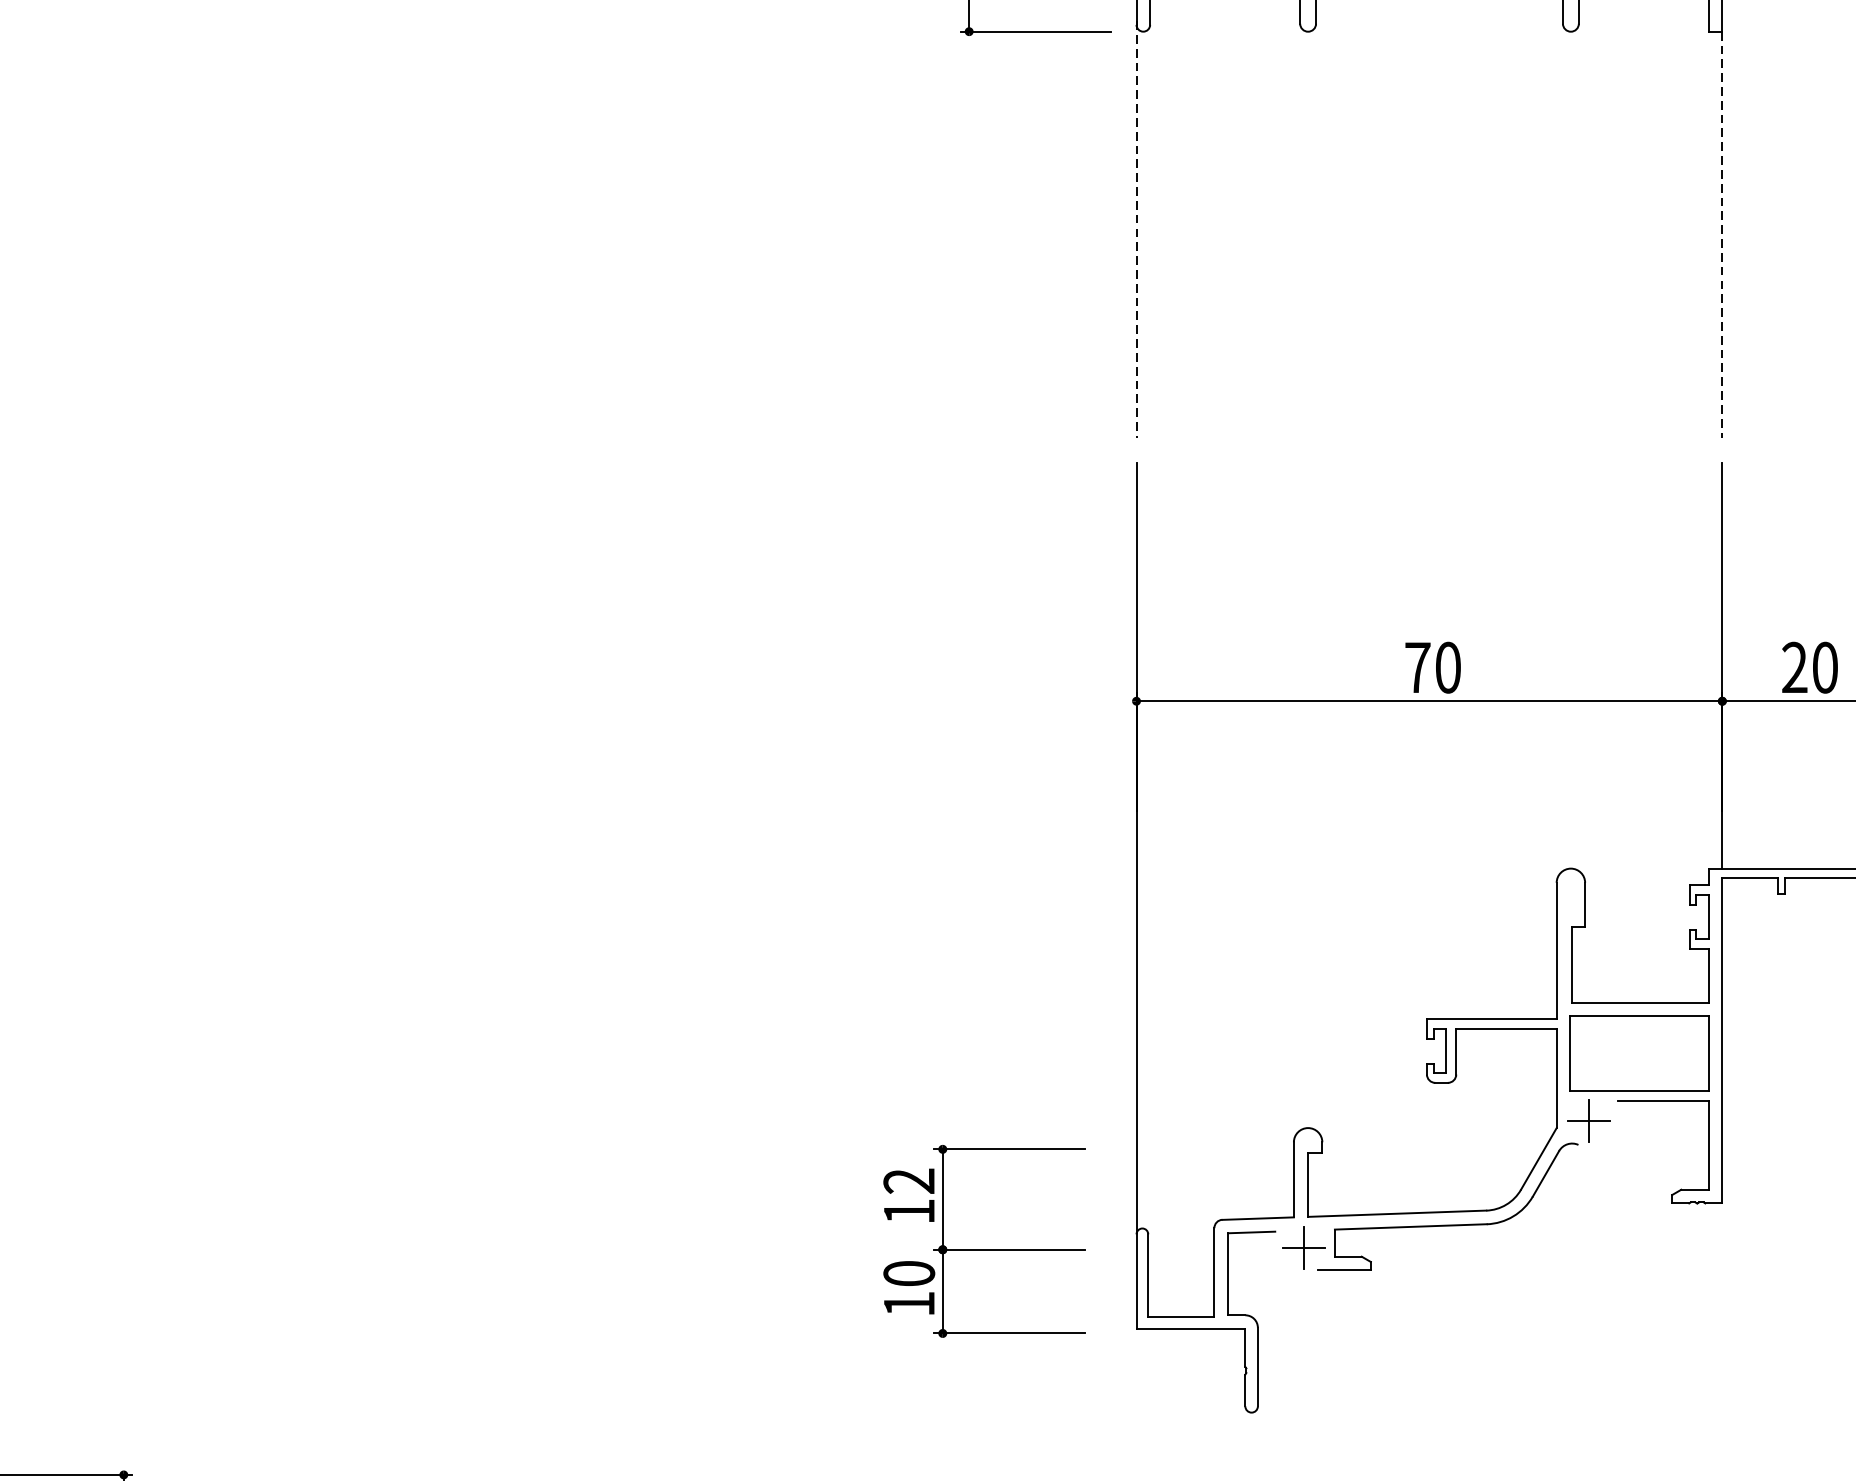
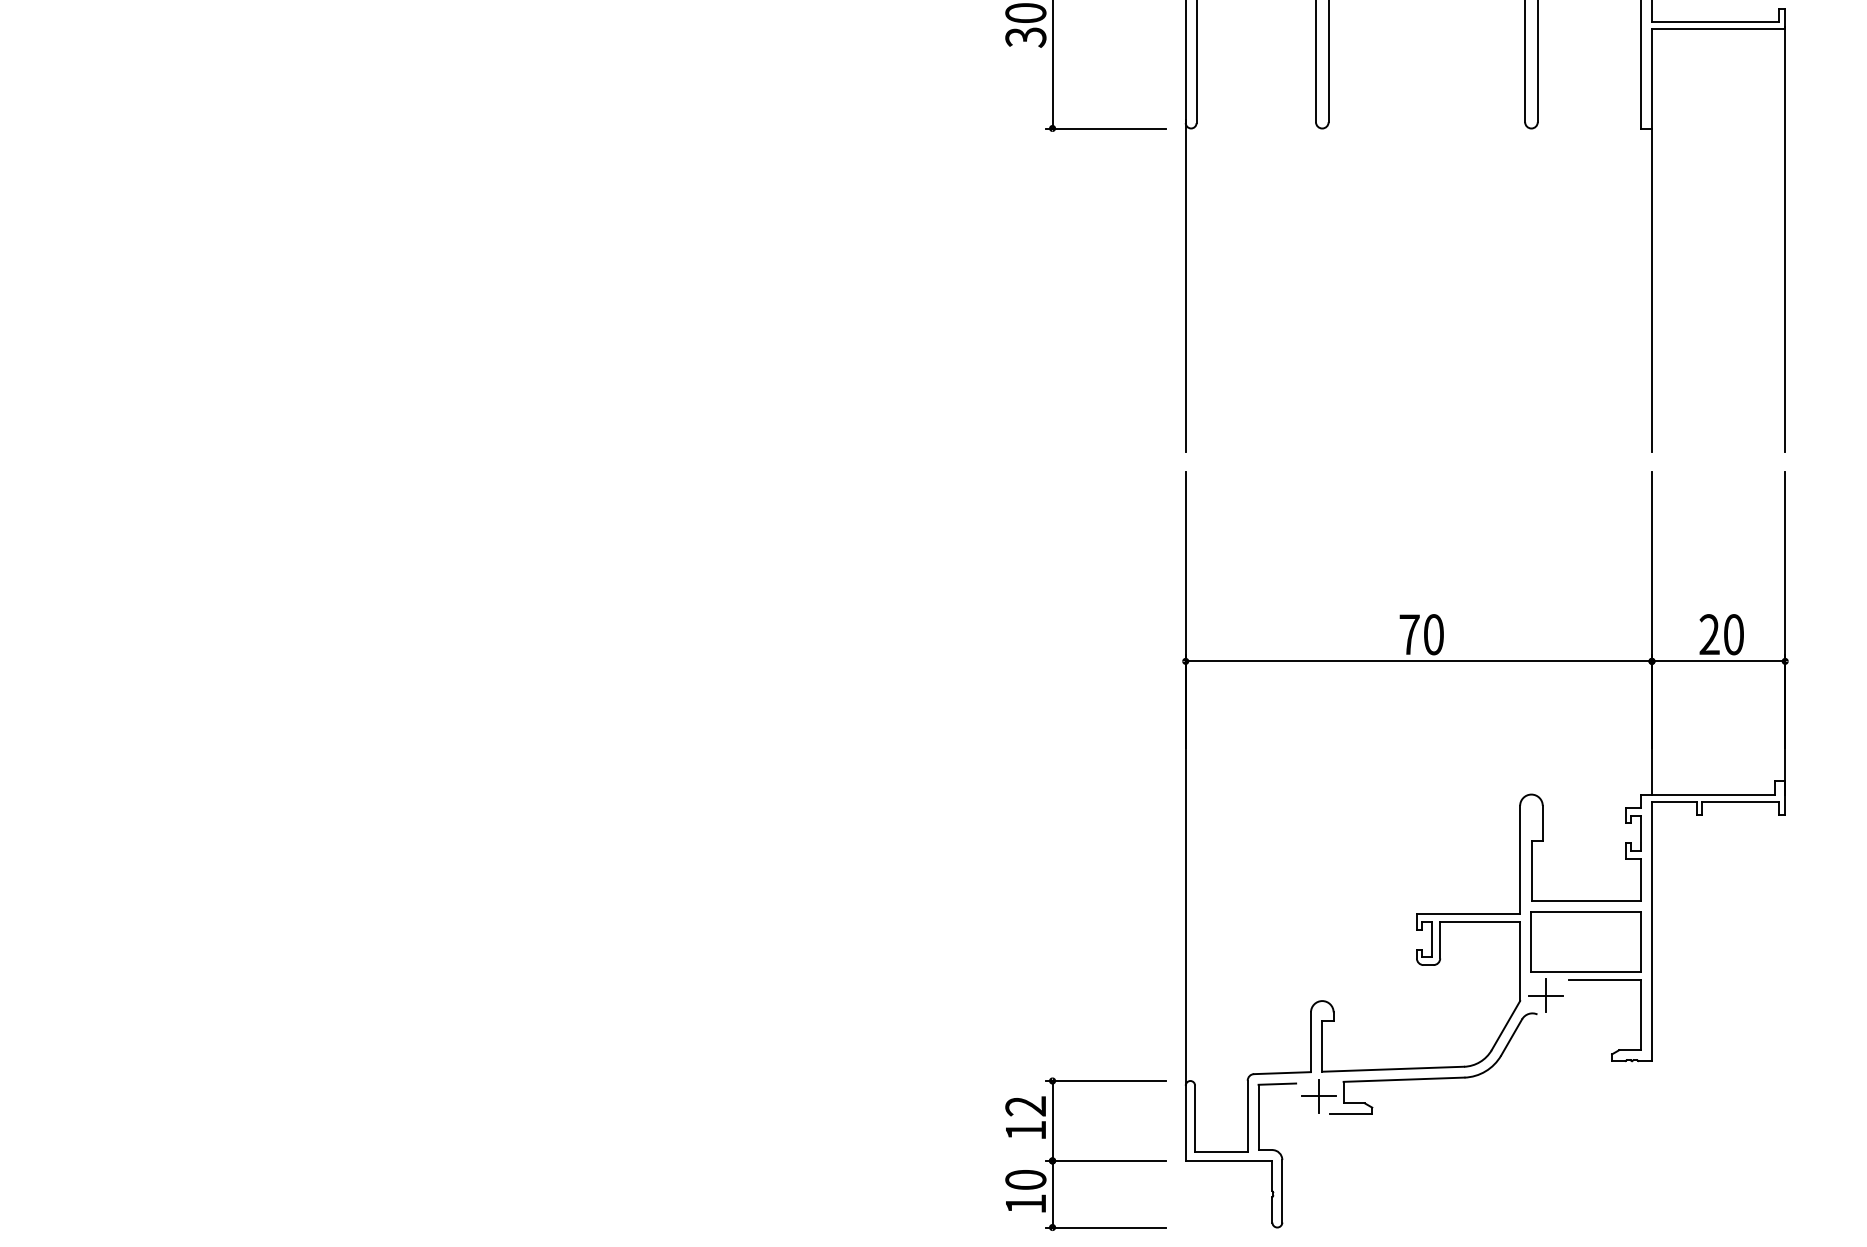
line: (1136, 228) -> (1185, 285), dashed -> solid
line: (1723, 235) -> (1652, 290), dashed -> solid
part: (984, 1249) -> (1085, 1160), moved

